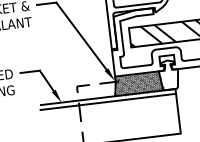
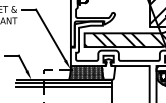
line: (109, 106) -> (64, 86), added

